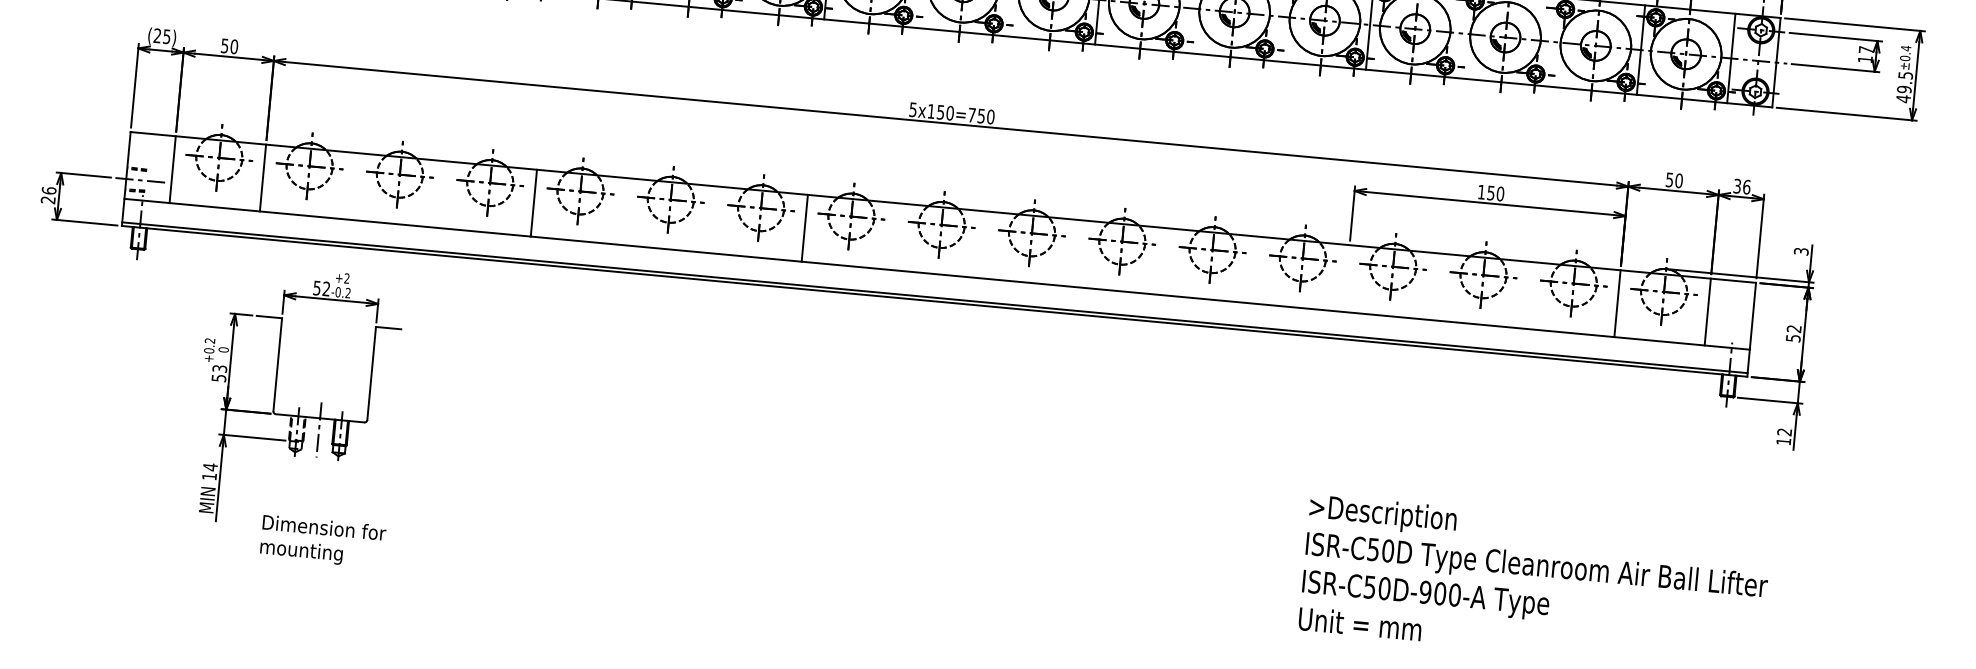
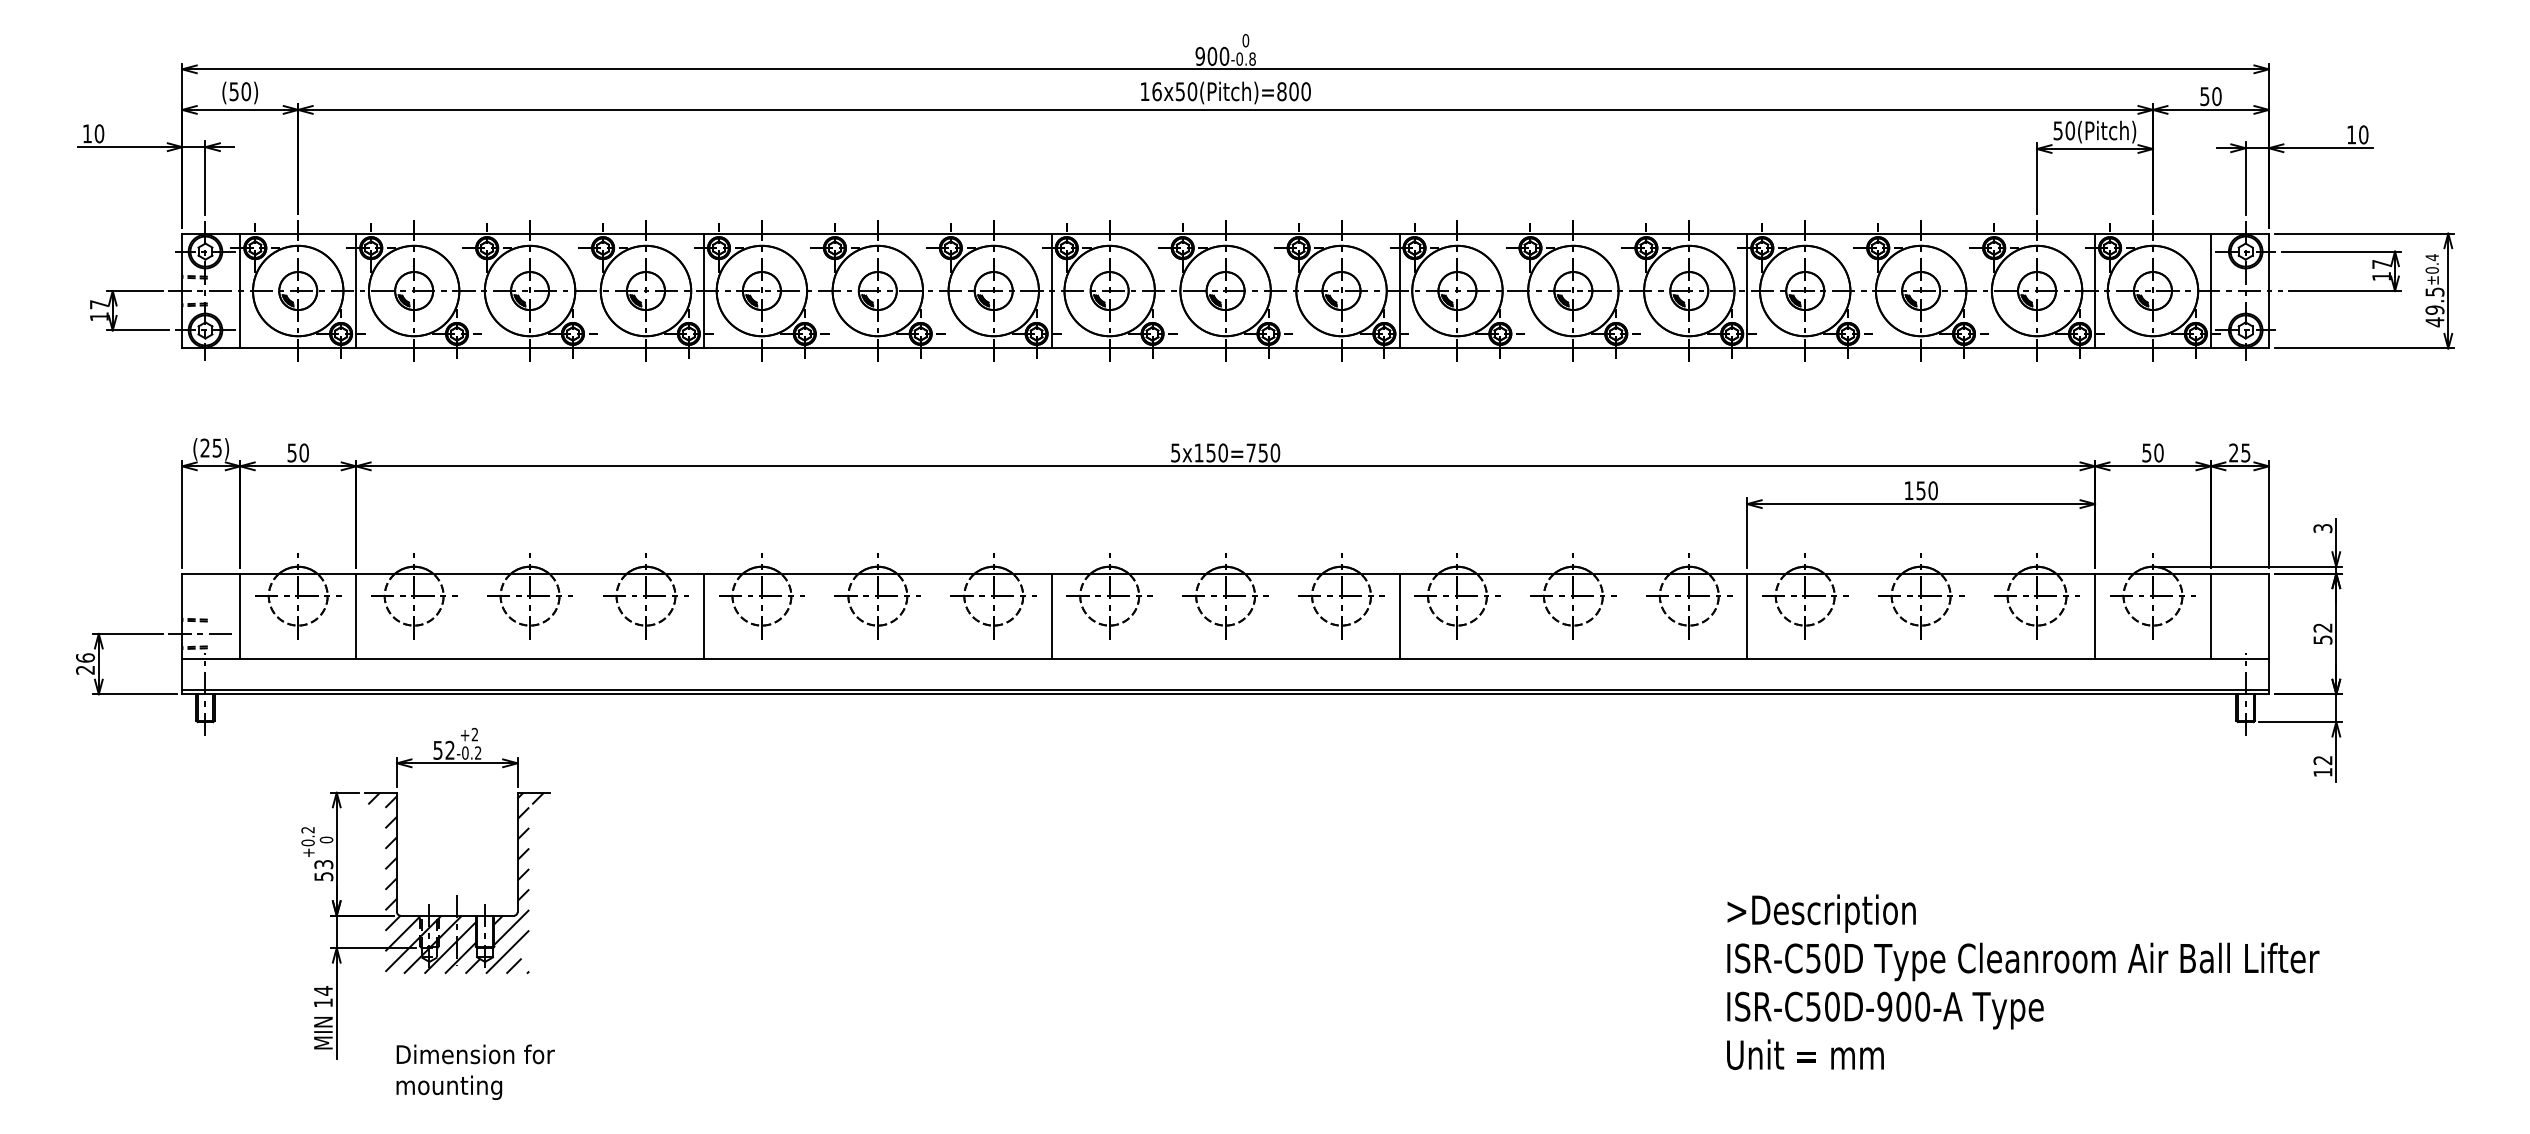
text: (1741, 186) -> (2239, 452), 36 -> 25
line: (1075, 253) -> (1399, 616), added
line: (1346, 278) -> (1747, 616), added
hatch: (321, 392) -> (455, 882), added

